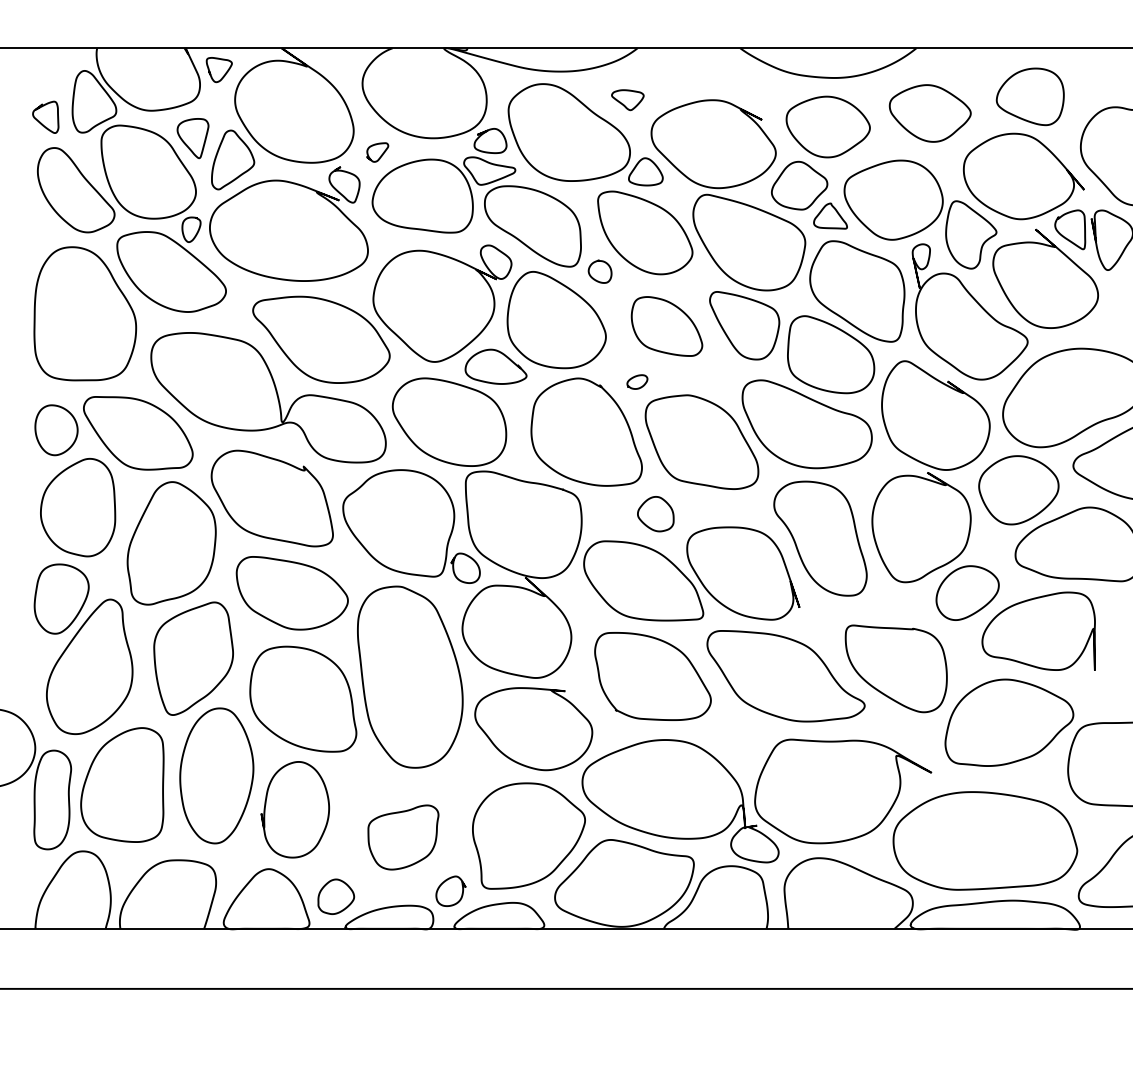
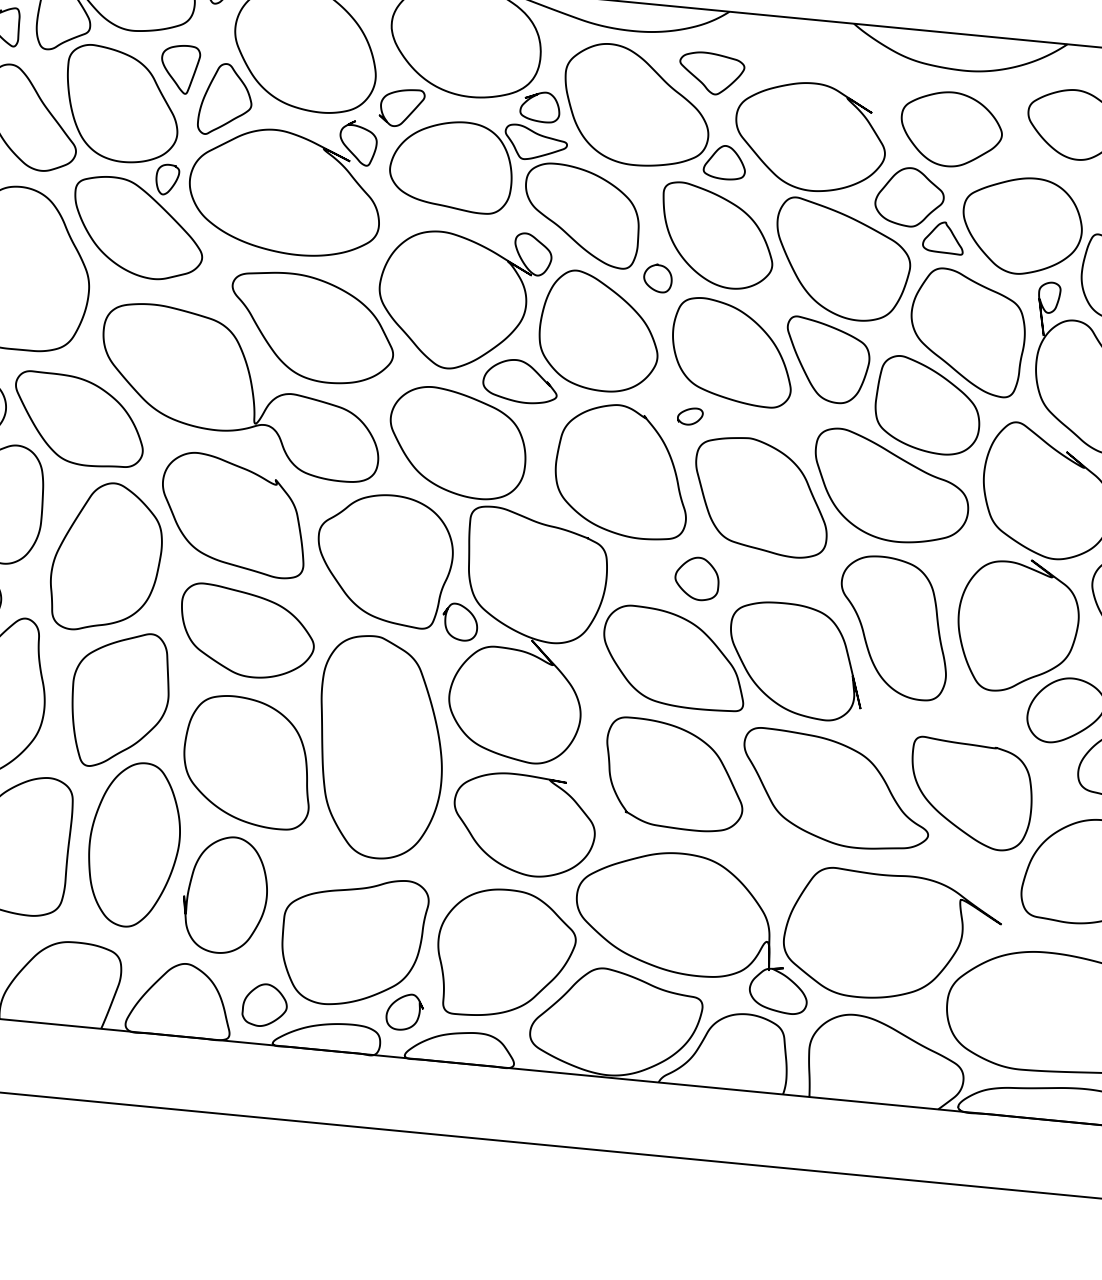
part: (627, 99) -> (711, 72), size x1.67
part: (377, 152) -> (401, 107), size x1.67
part: (666, 326) -> (732, 352), size x1.43
part: (403, 837) -> (353, 941), size x1.67

